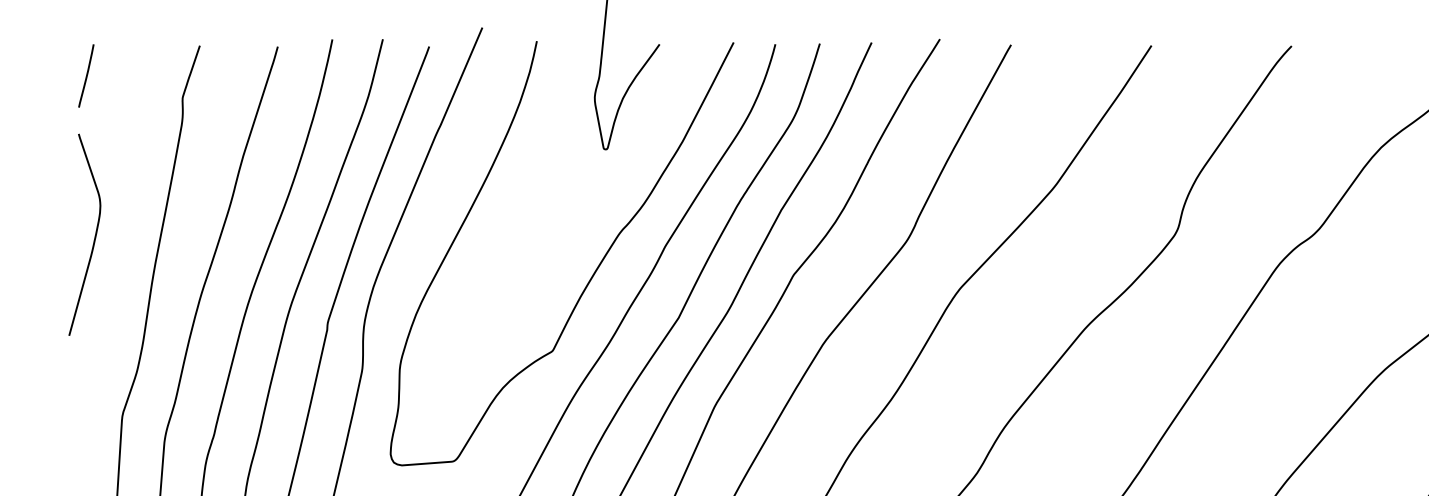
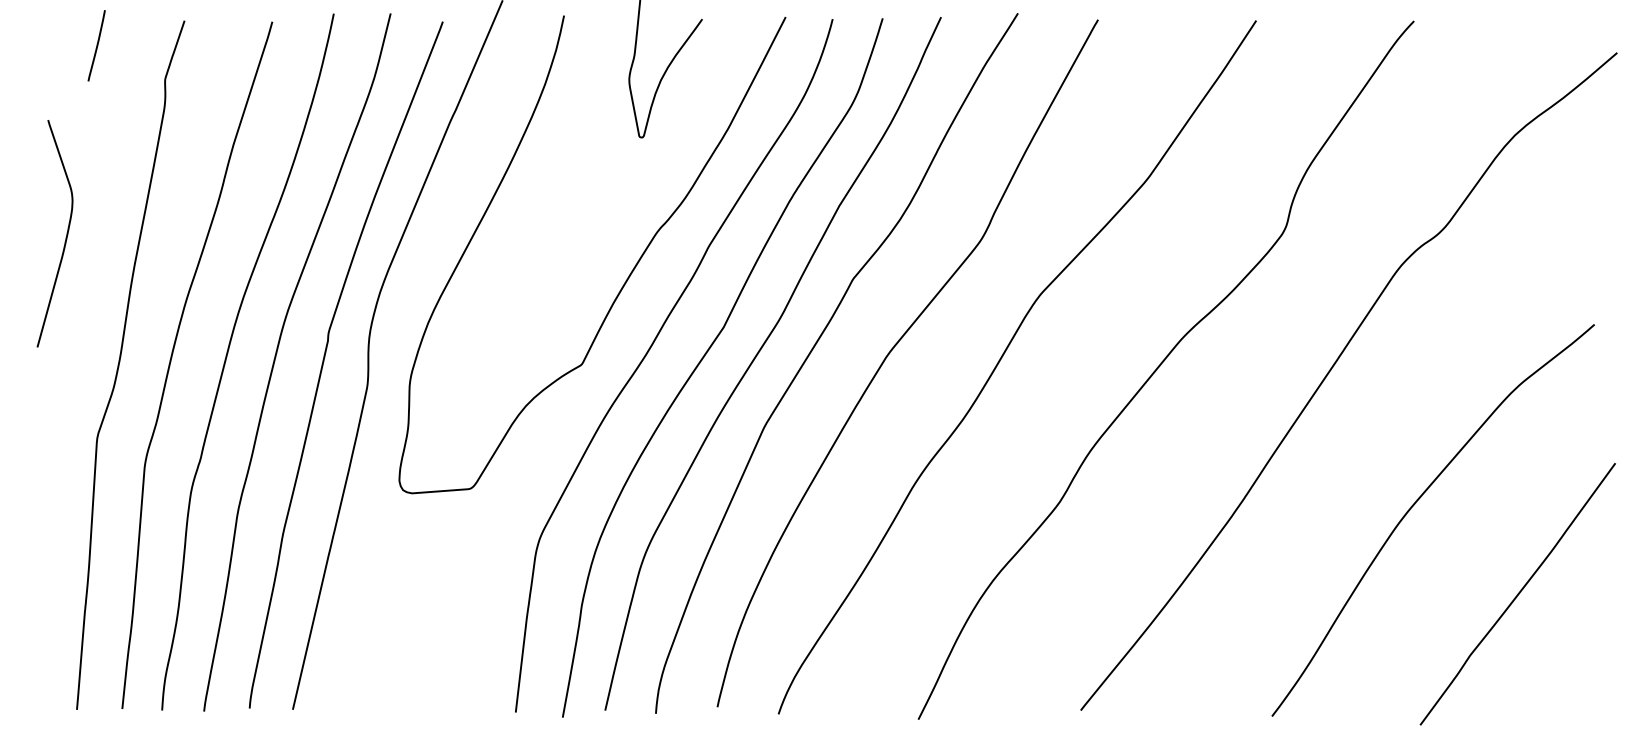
line: (86, 75) -> (96, 45), moved

